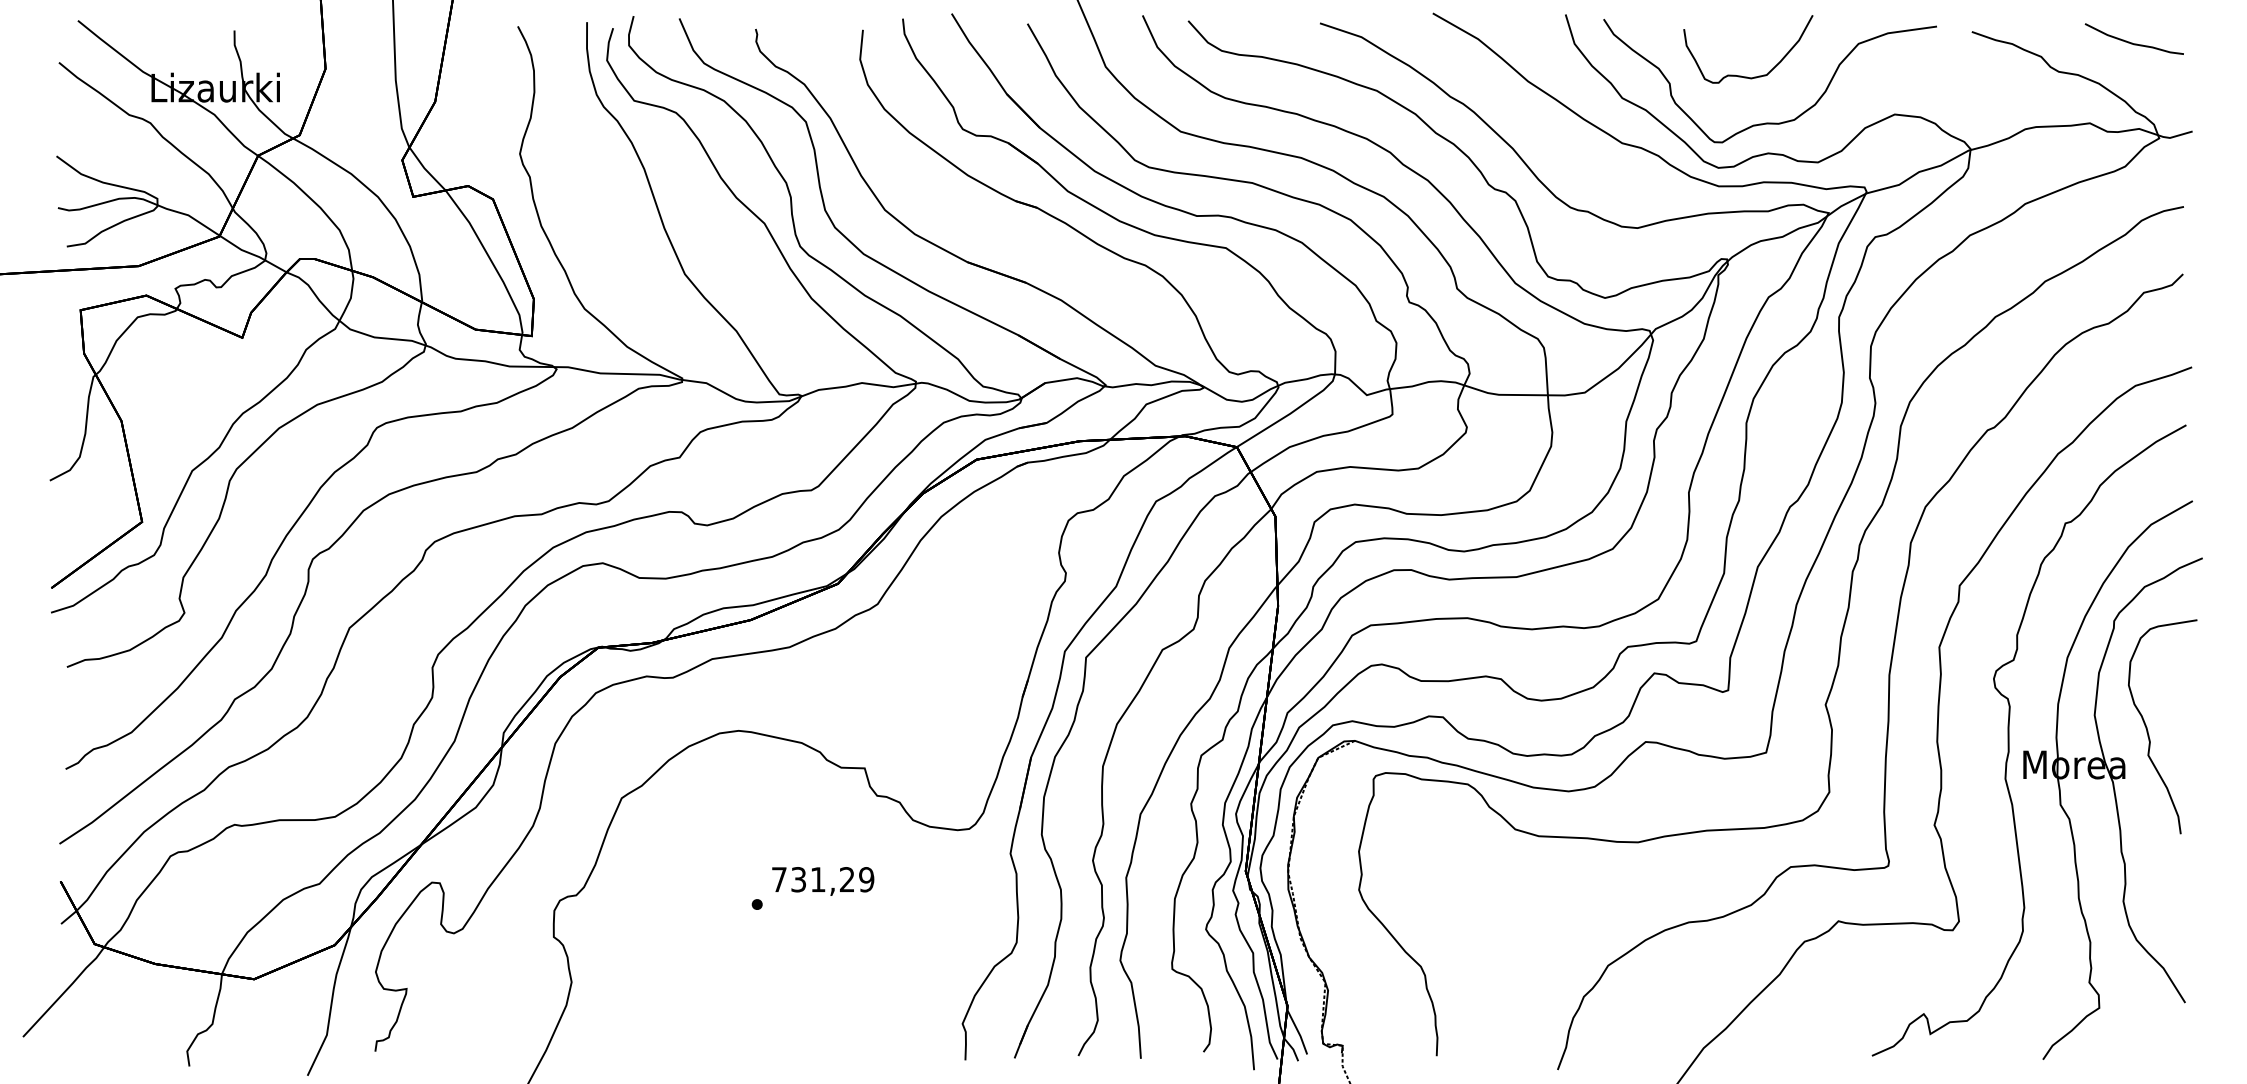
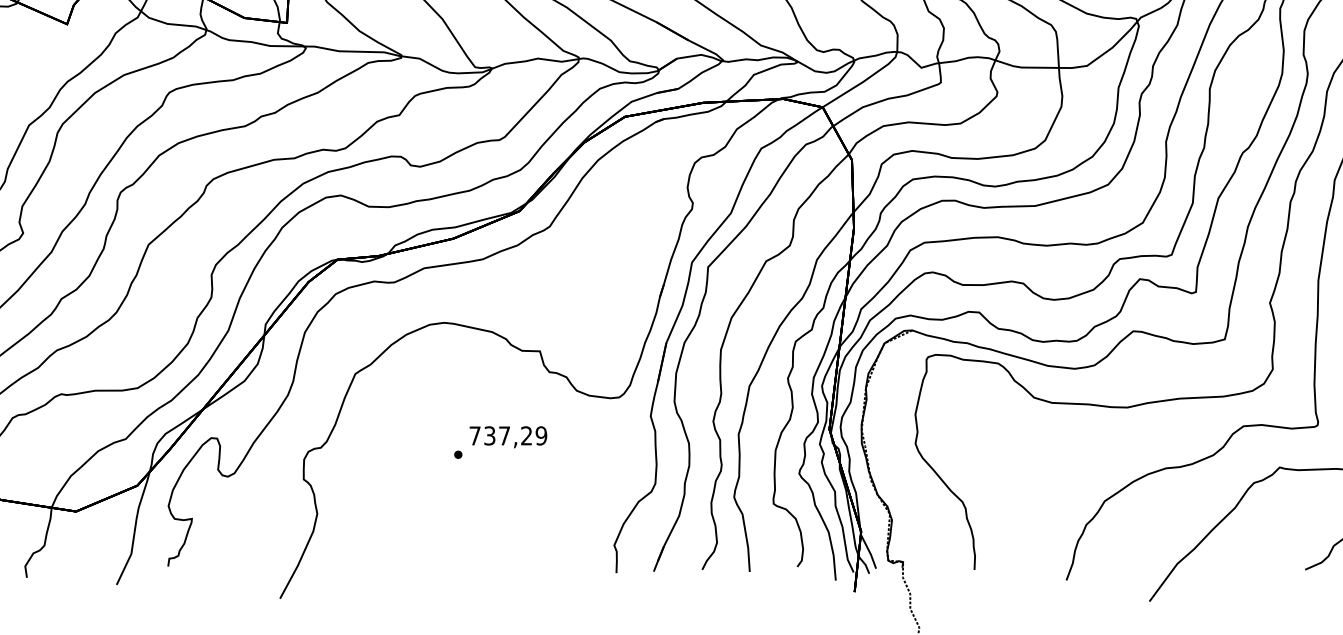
text: (818, 879) -> (504, 435), 731,29 -> 737,29

